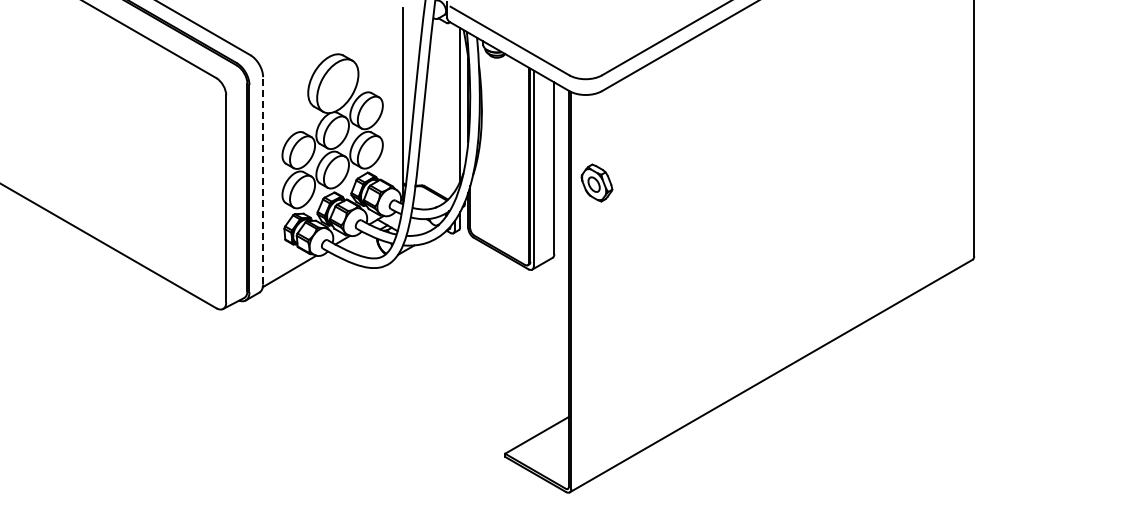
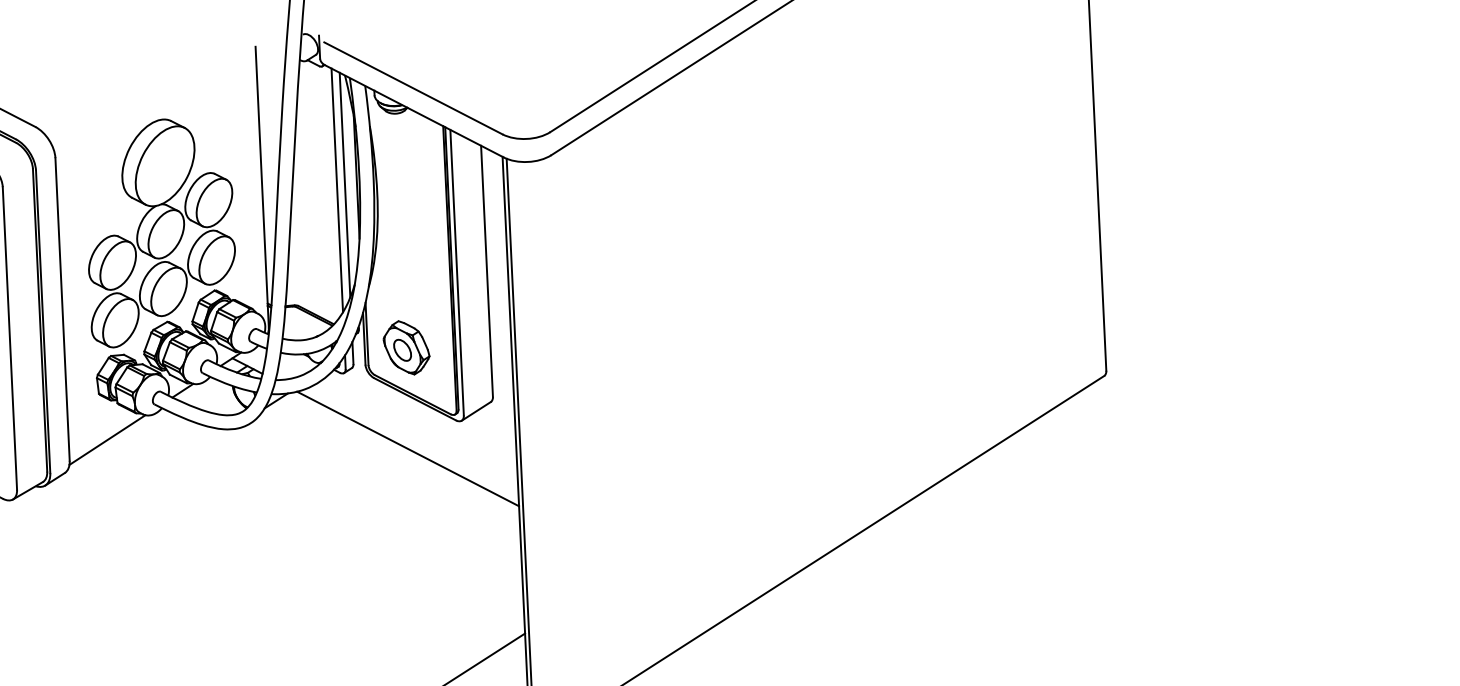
line: (454, 107) -> (337, 189), added
line: (263, 180) -> (63, 309), dashed -> solid
part: (596, 182) -> (405, 347), moved
line: (494, 286) -> (407, 447), added

